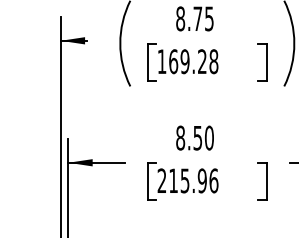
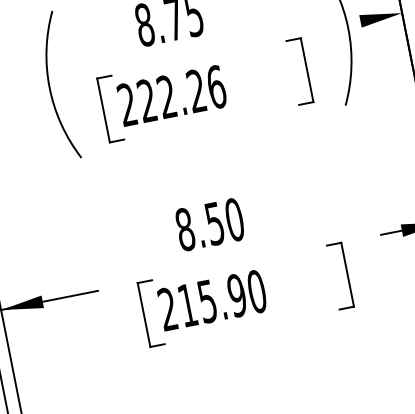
text: (187, 61) -> (171, 95), 169.28 -> 222.26
text: (213, 180) -> (256, 291), 215.96 -> 215.90

